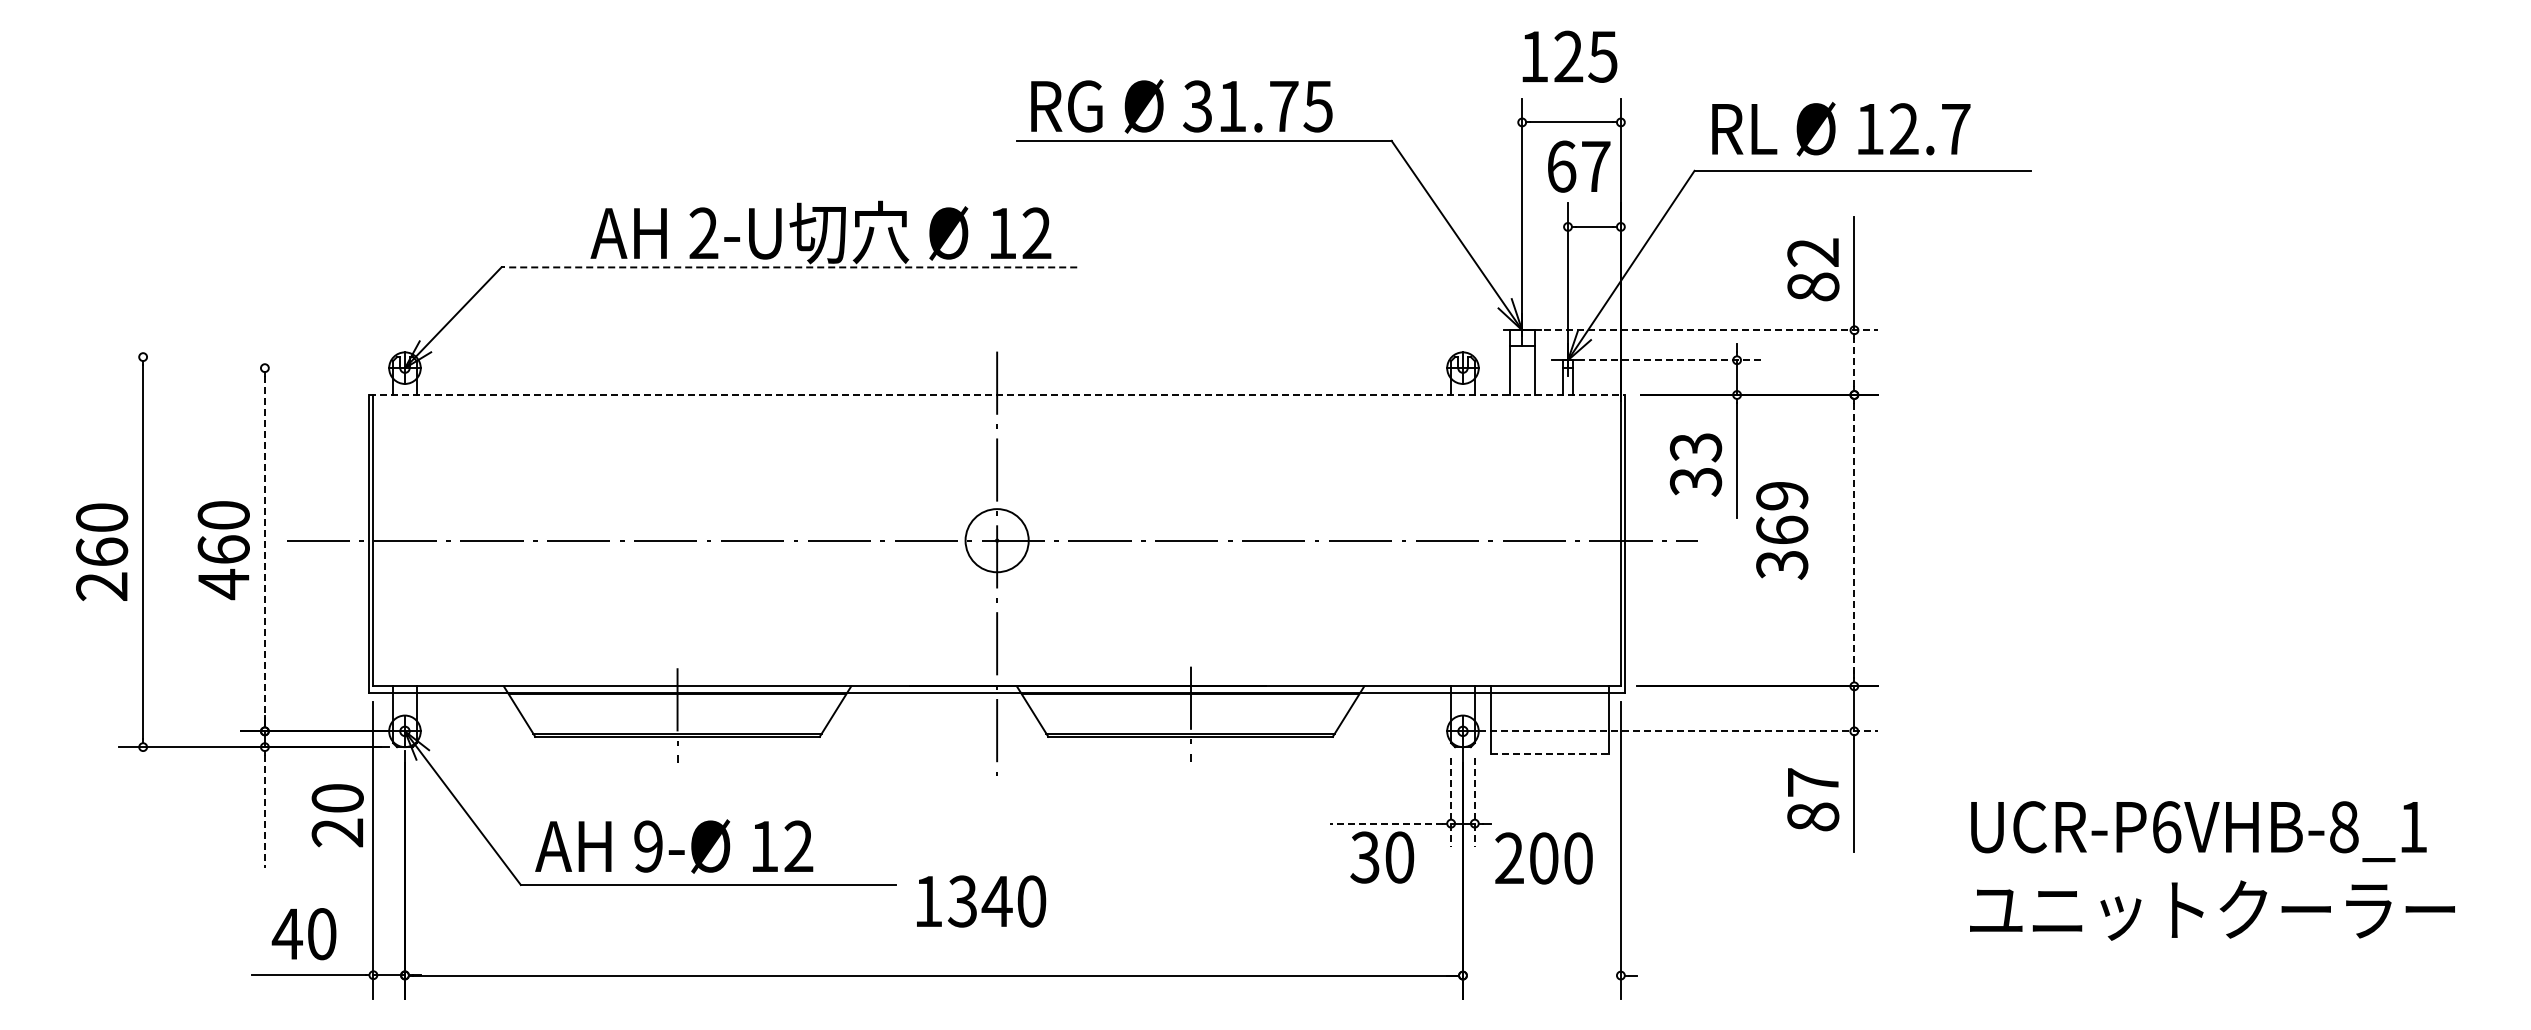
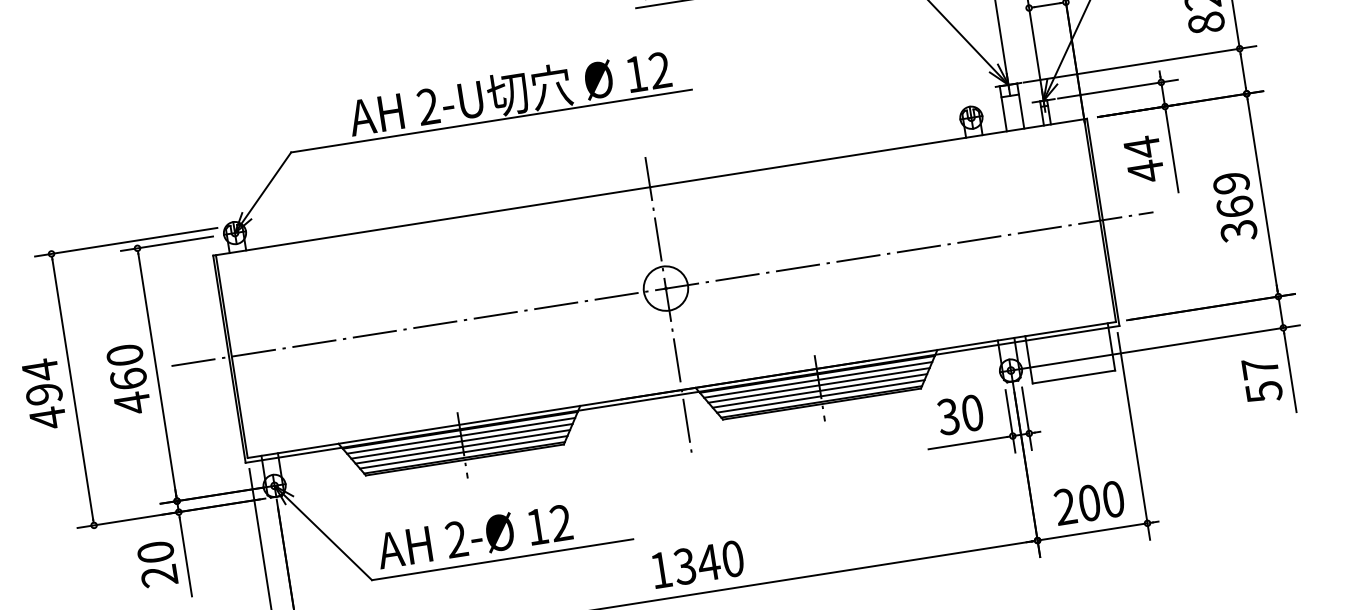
line: (789, 267) -> (491, 121), dashed -> solid
line: (1711, 330) -> (1140, 64), dashed -> solid
line: (250, 357) -> (126, 242), added
line: (1674, 360) -> (1117, 89), dashed -> solid
line: (1854, 362) -> (1243, 71), dashed -> solid
line: (307, 368) -> (167, 243), added
line: (997, 395) -> (650, 187), dashed -> solid
text: (1695, 464) -> (1143, 159), 33 -> 44
text: (1782, 530) -> (1235, 207), moved
line: (1854, 540) -> (1262, 195), dashed -> solid
line: (264, 549) -> (157, 374), dashed -> solid
text: (102, 552) -> (44, 394), 260 -> 494
line: (677, 702) -> (461, 436), added
line: (1190, 702) -> (818, 380), added
line: (677, 710) -> (462, 441), added
line: (1190, 710) -> (819, 385), added
line: (677, 717) -> (462, 446), added
line: (1190, 717) -> (819, 390), added
line: (677, 725) -> (463, 452), added
line: (1190, 725) -> (820, 396), added
line: (1678, 731) -> (1161, 347), dashed -> solid
line: (1550, 754) -> (1074, 377), dashed -> solid
line: (1451, 802) -> (1010, 421), dashed -> solid
line: (1474, 802) -> (1026, 418), dashed -> solid
line: (264, 811) -> (185, 556), dashed -> solid
text: (337, 815) -> (157, 564), moved
text: (1813, 817) -> (1264, 392), 87 -> 57
line: (1386, 823) -> (967, 443), dashed -> solid
text: (648, 846) -> (456, 539), 9-Ø -> 2-Ø
text: (1382, 857) -> (960, 414), moved
text: (1543, 858) -> (1089, 503), moved
text: (981, 901) -> (698, 564), moved
line: (1541, 975) -> (1092, 531), added

